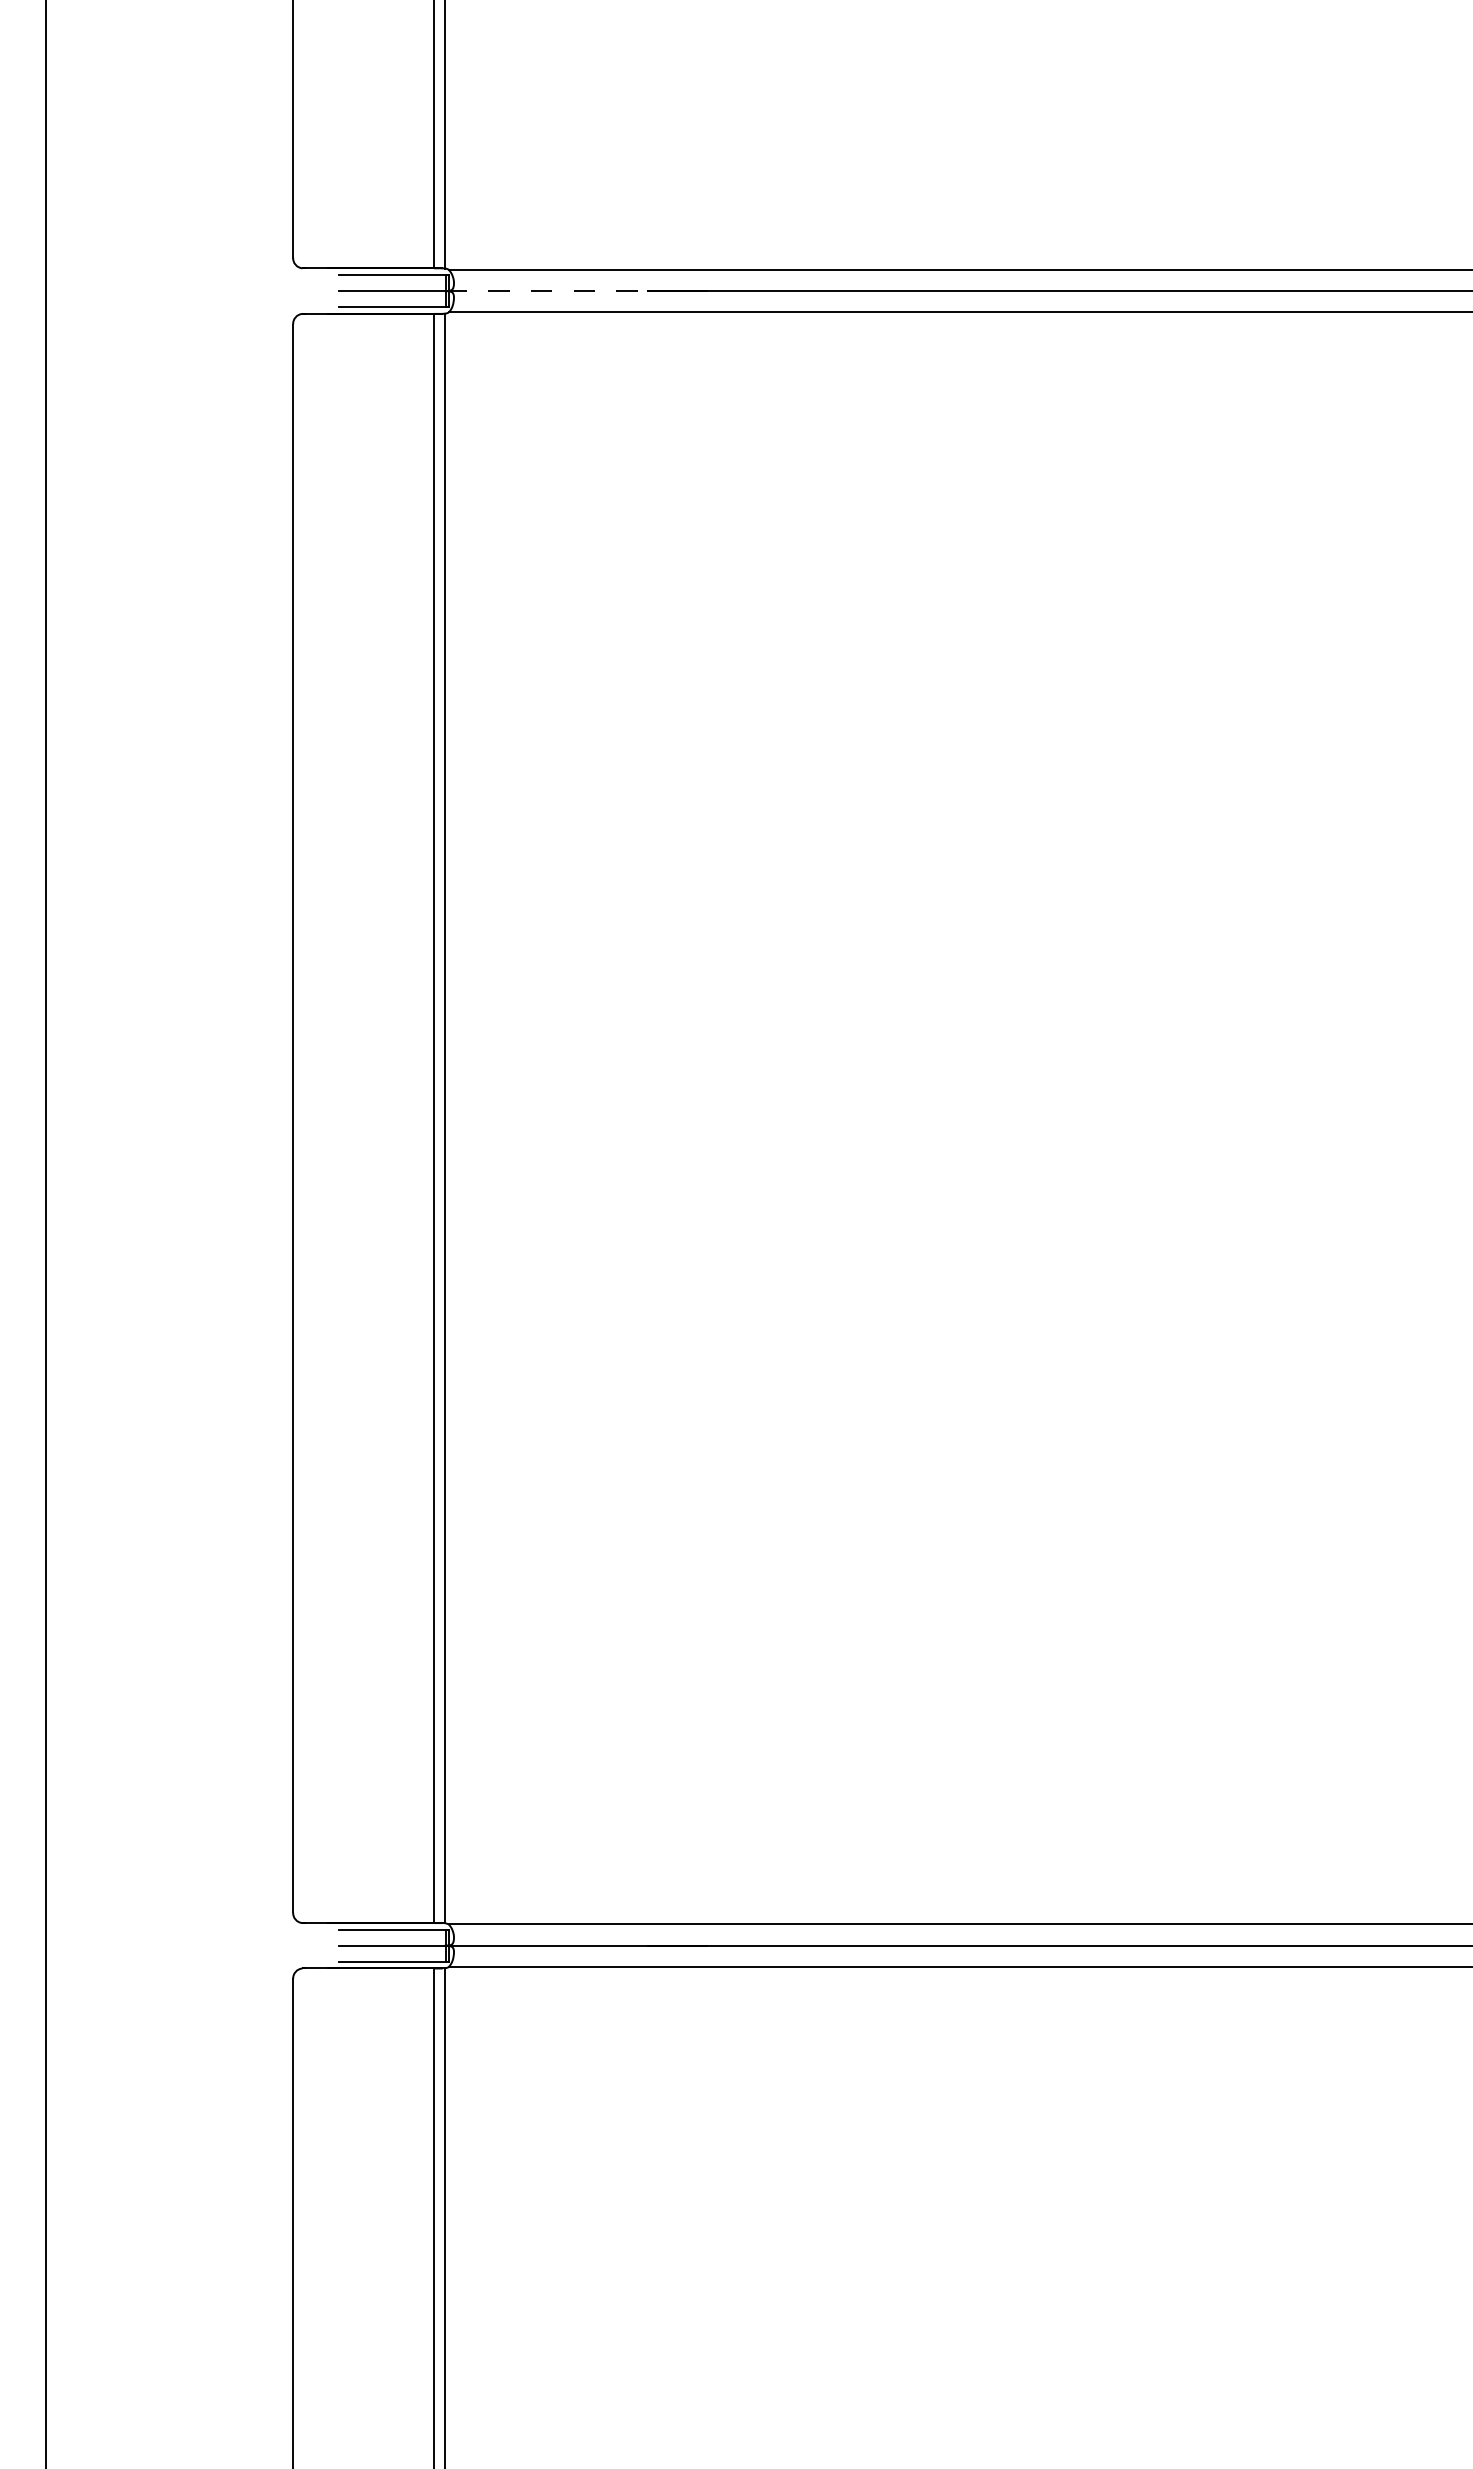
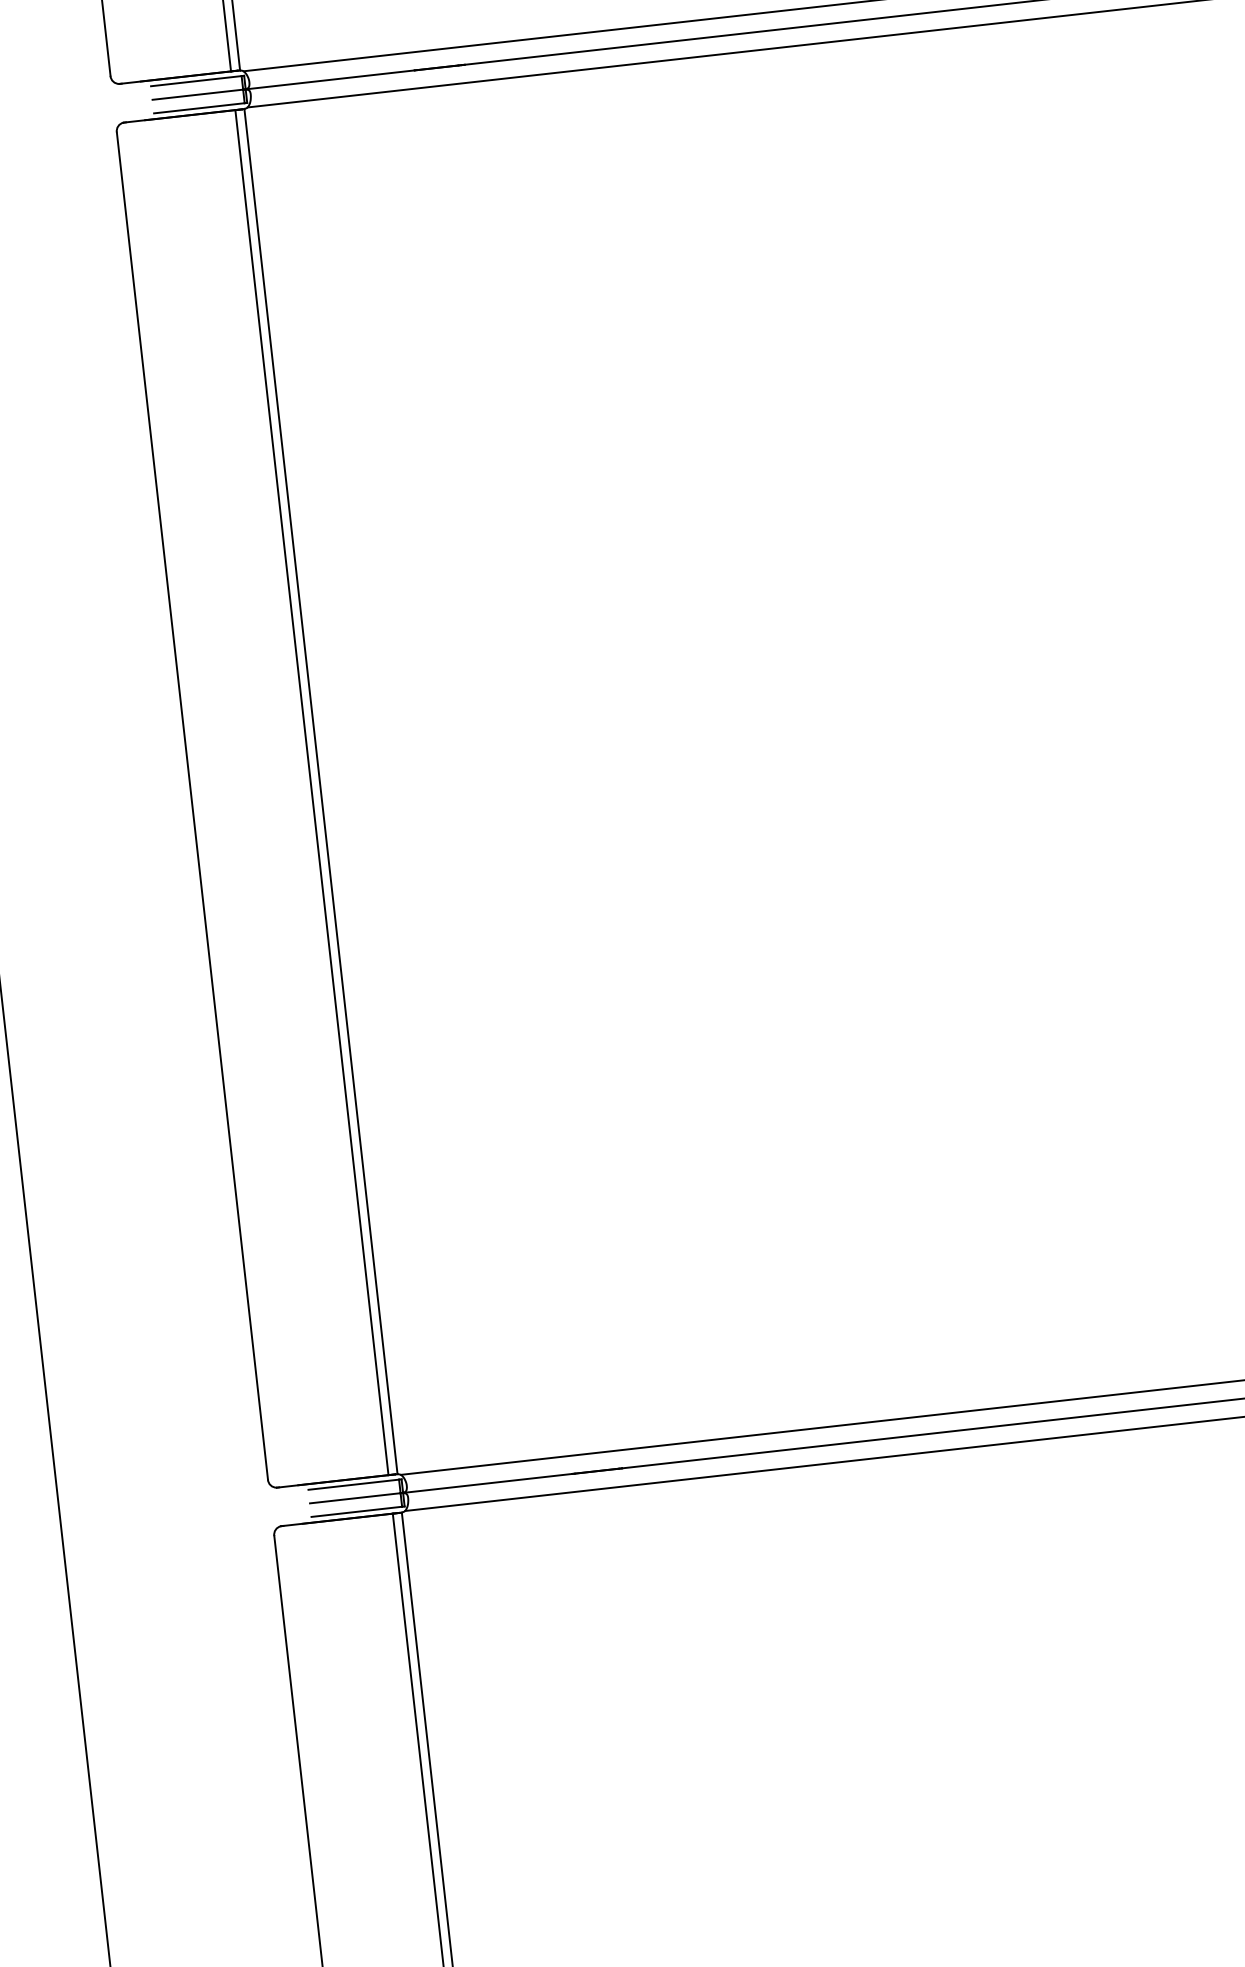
line: (547, 291) -> (329, 80), dashed -> solid

